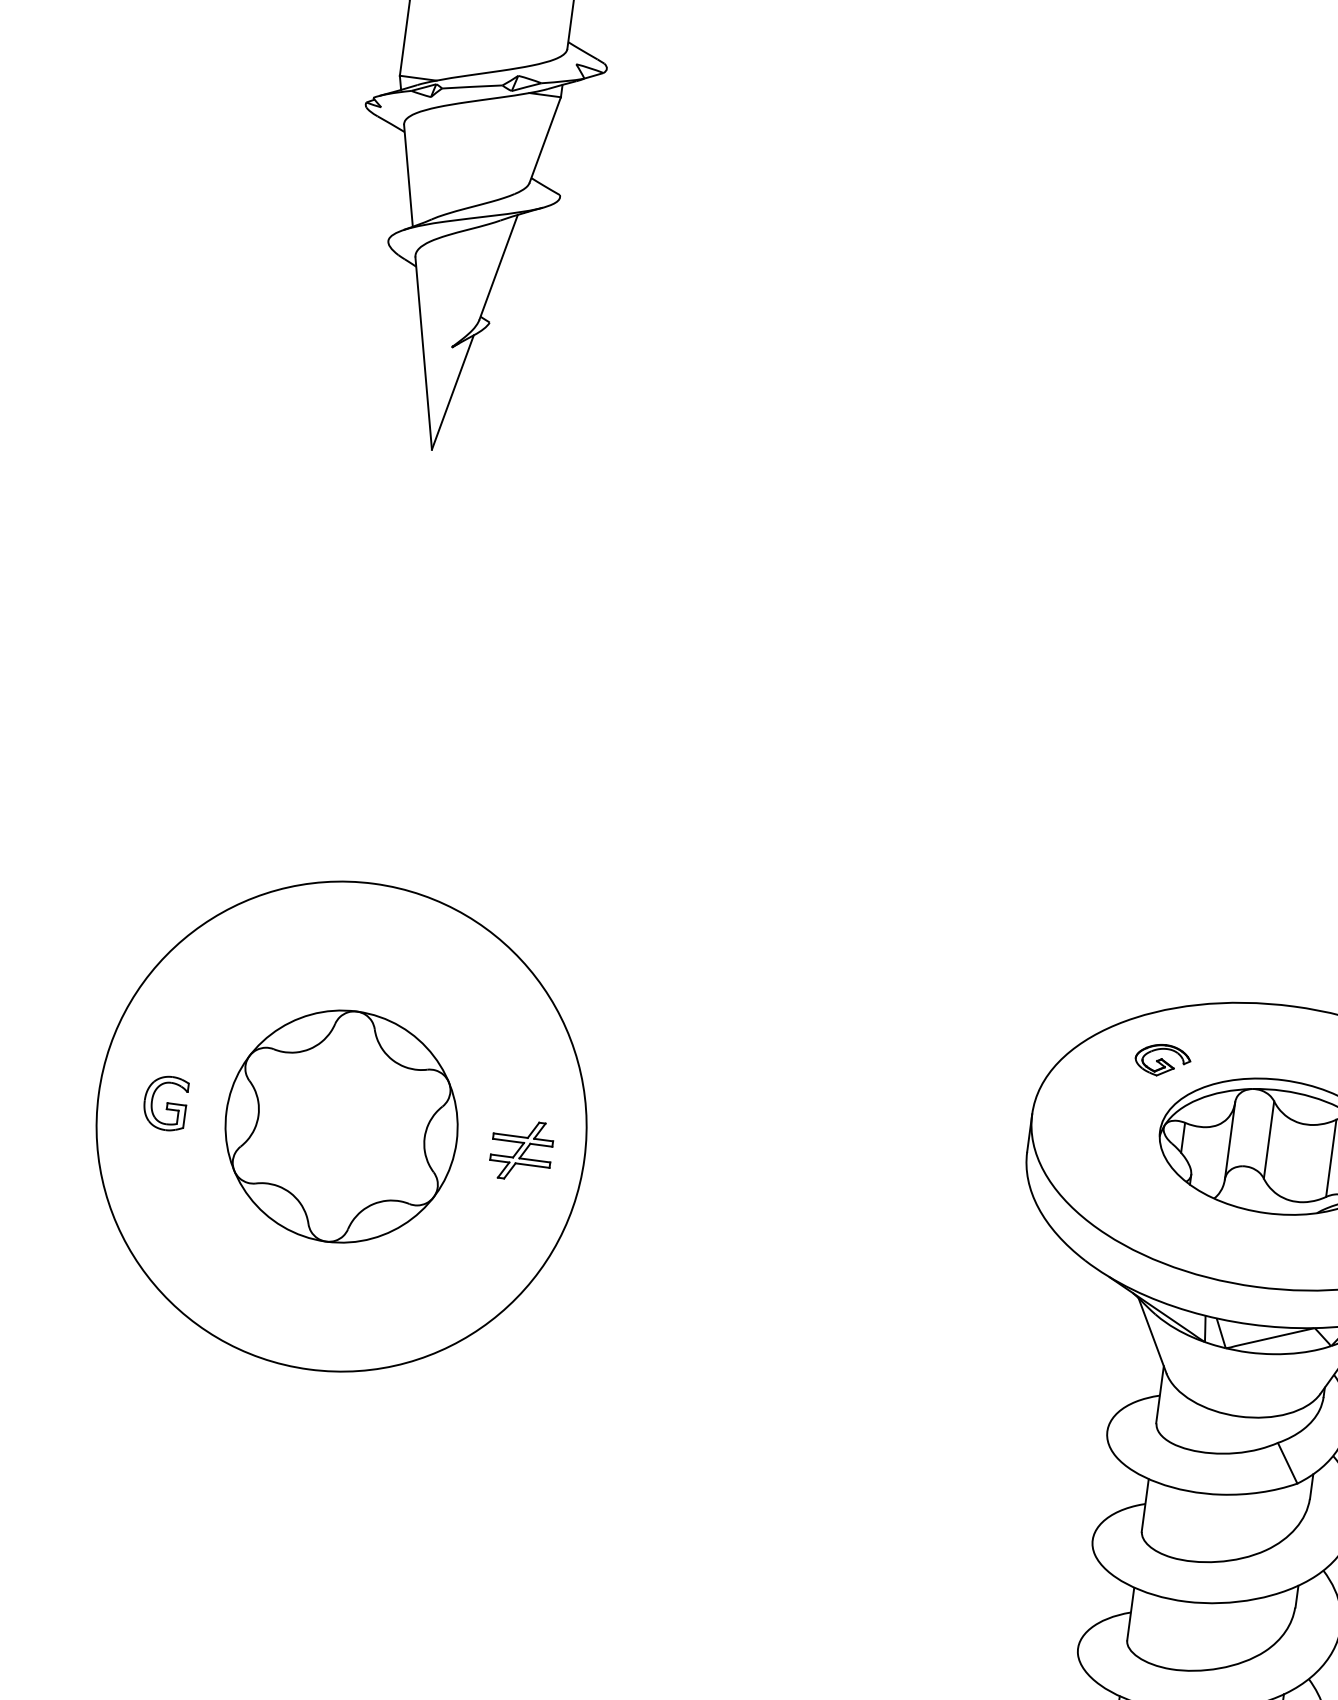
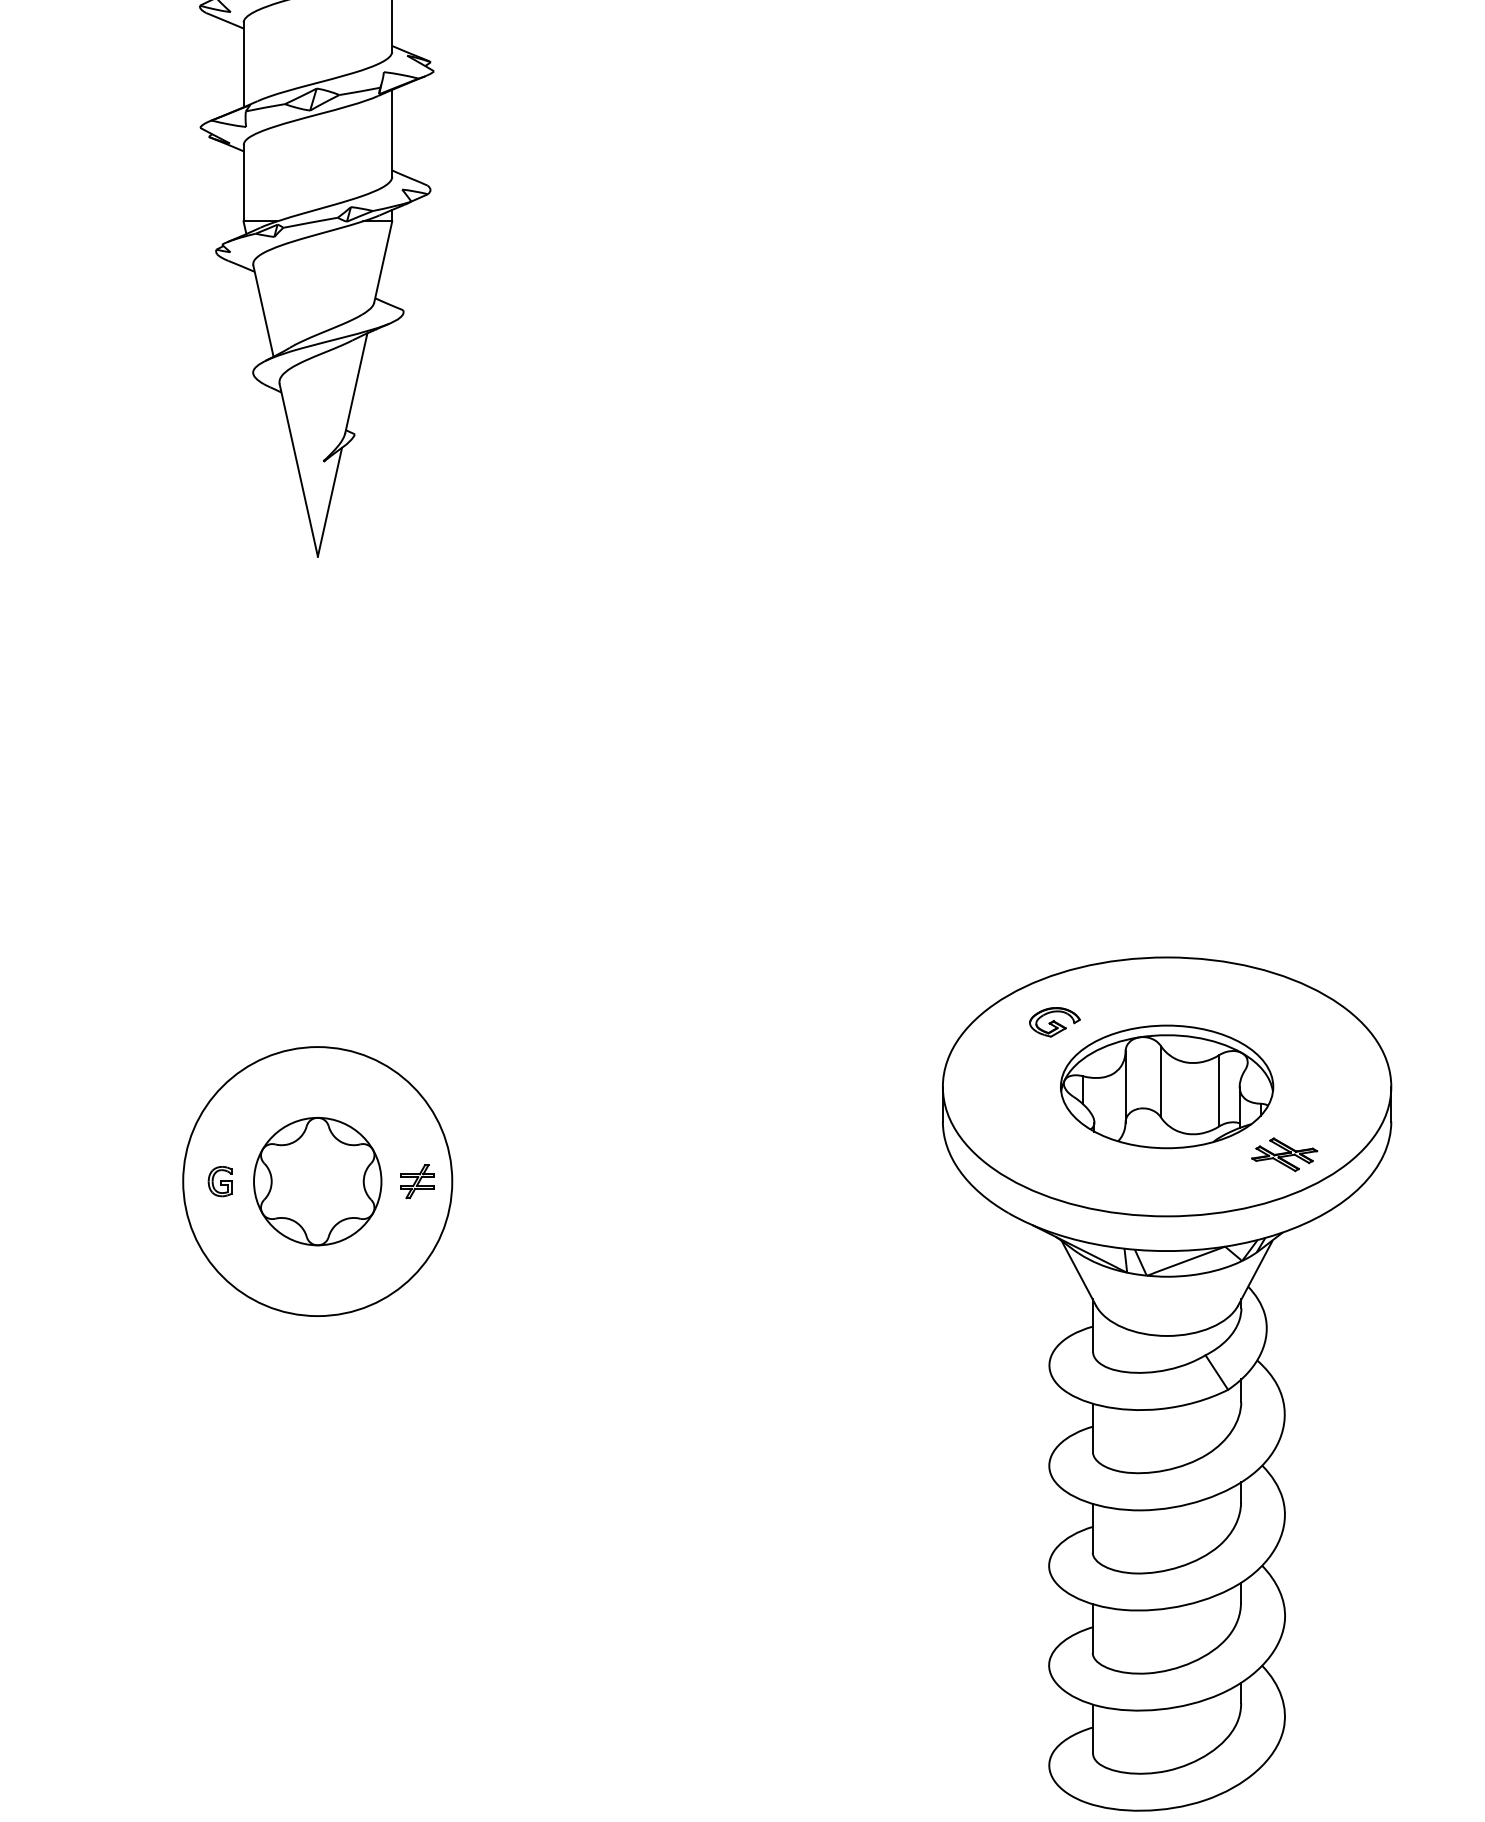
part: (341, 1126) -> (317, 1181), size x0.6

